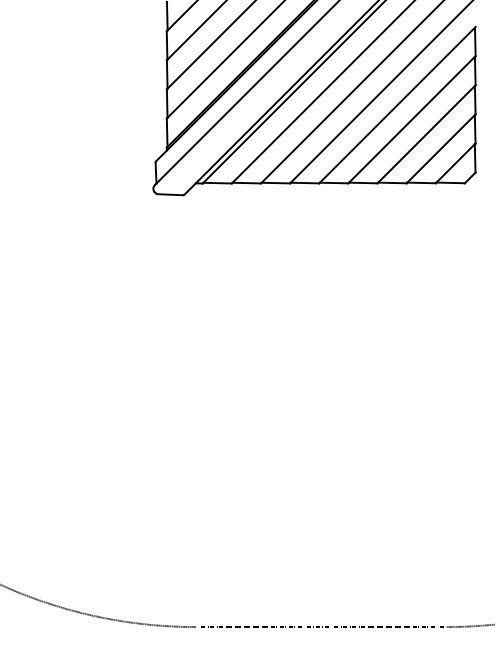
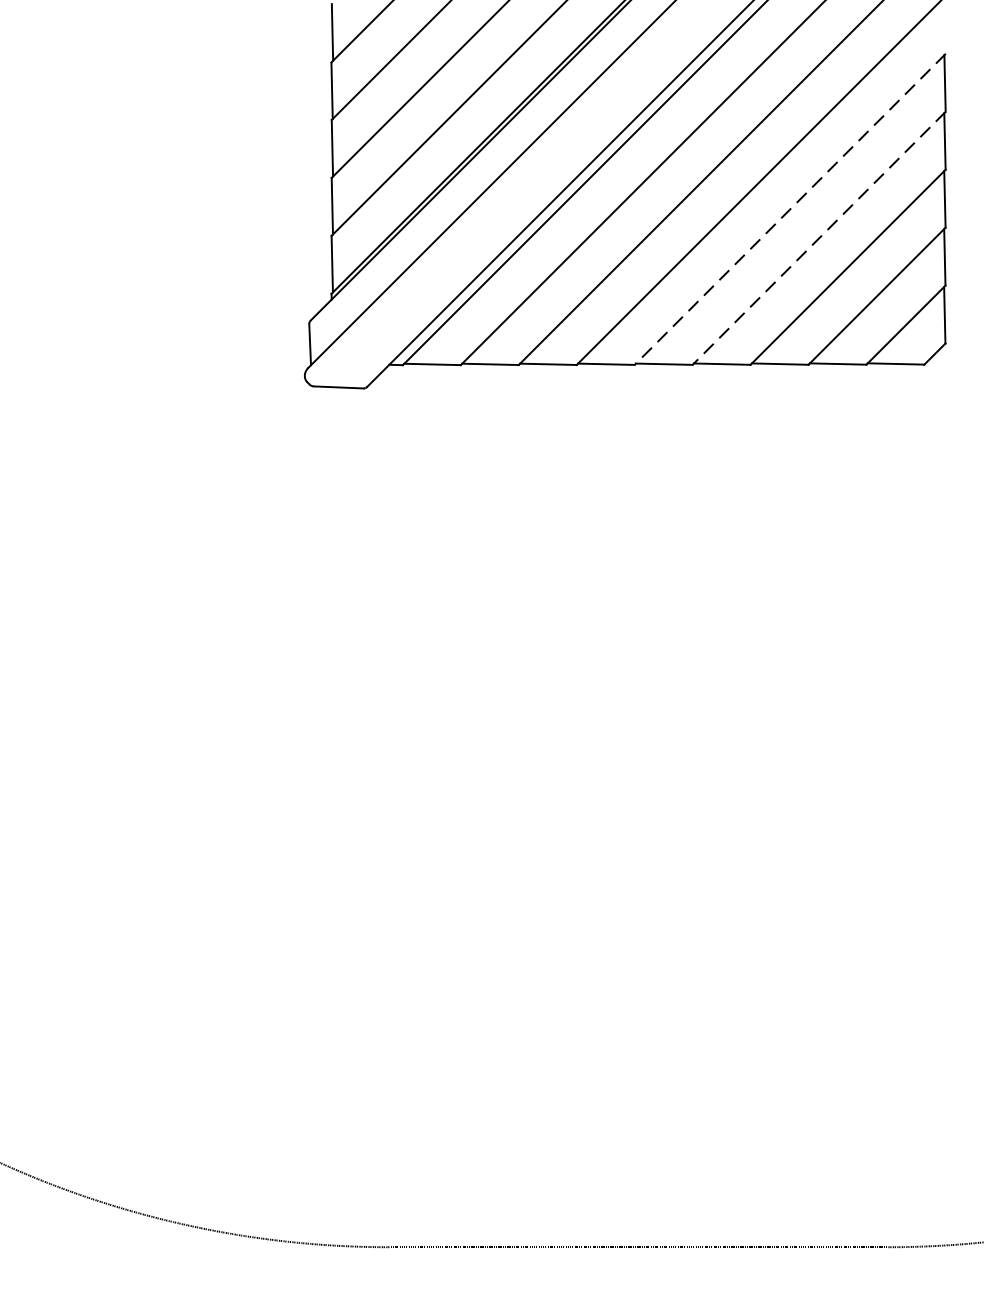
line: (397, 105) -> (790, 210), solid -> dashed
line: (412, 119) -> (820, 237), solid -> dashed

